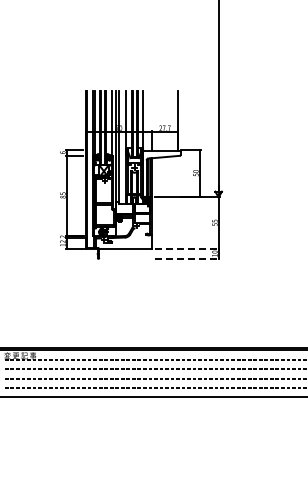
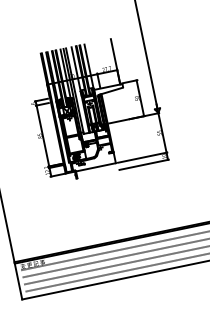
line: (187, 249) -> (142, 157), dashed -> solid
line: (187, 258) -> (144, 164), dashed -> solid

